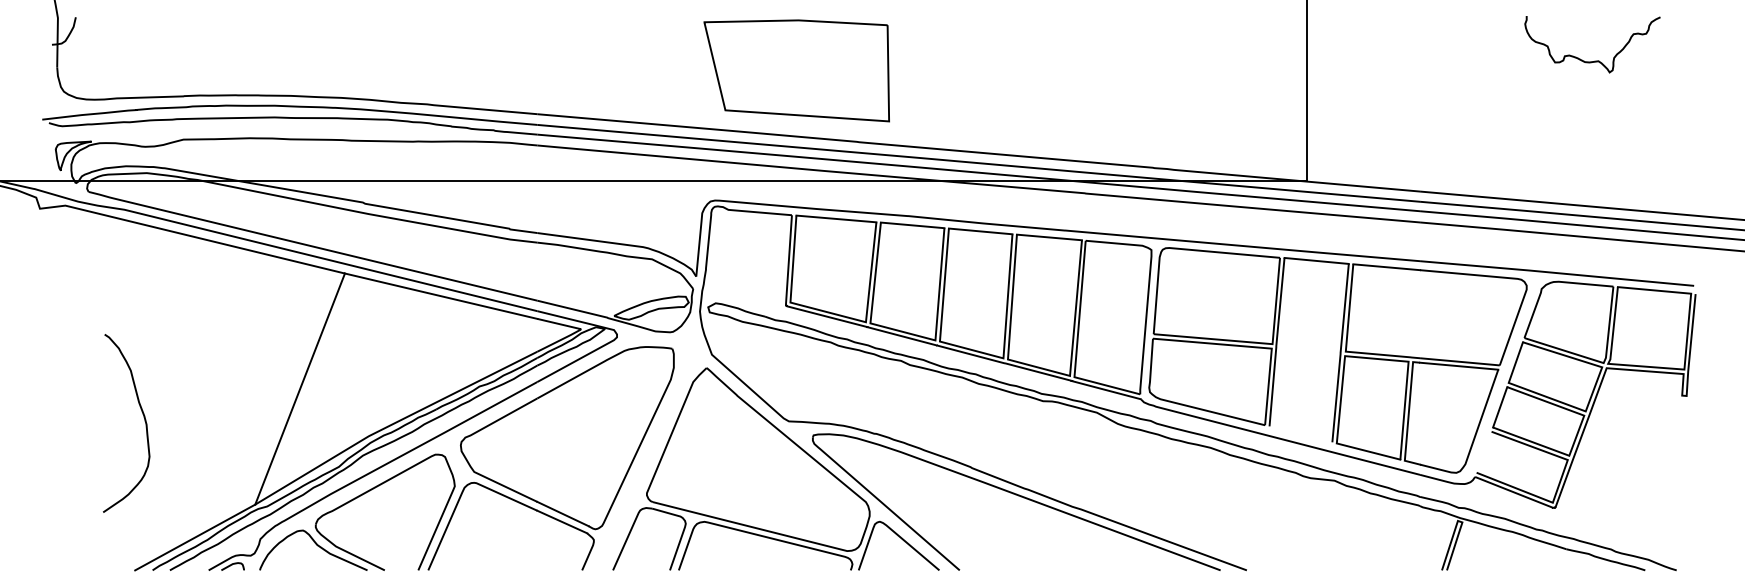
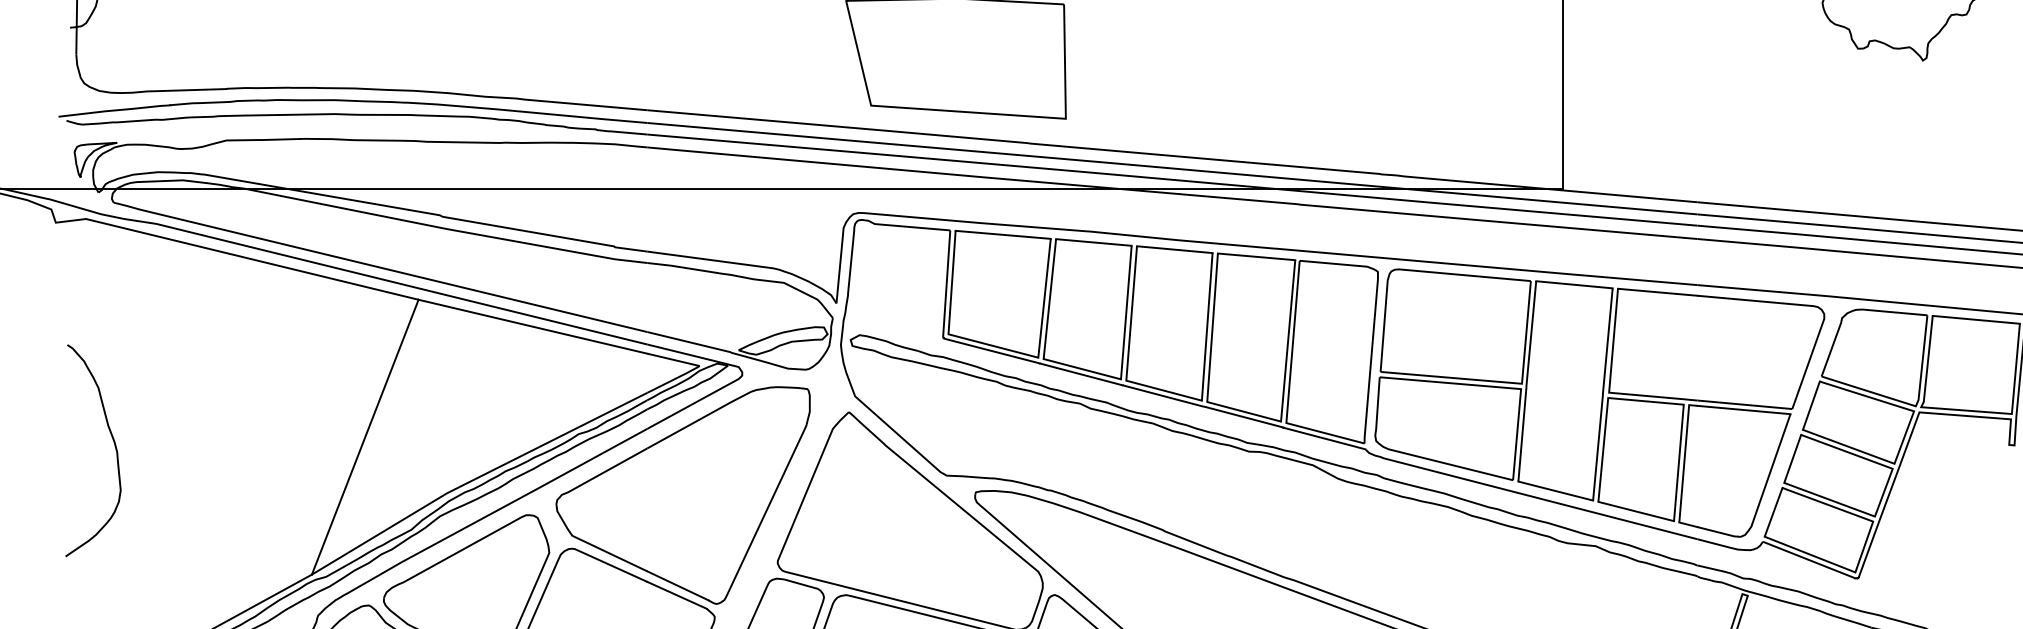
curve: (143, 417) -> (113, 443), moved
line: (1300, 434) -> (1555, 491), added
line: (1483, 451) -> (1772, 511), added

